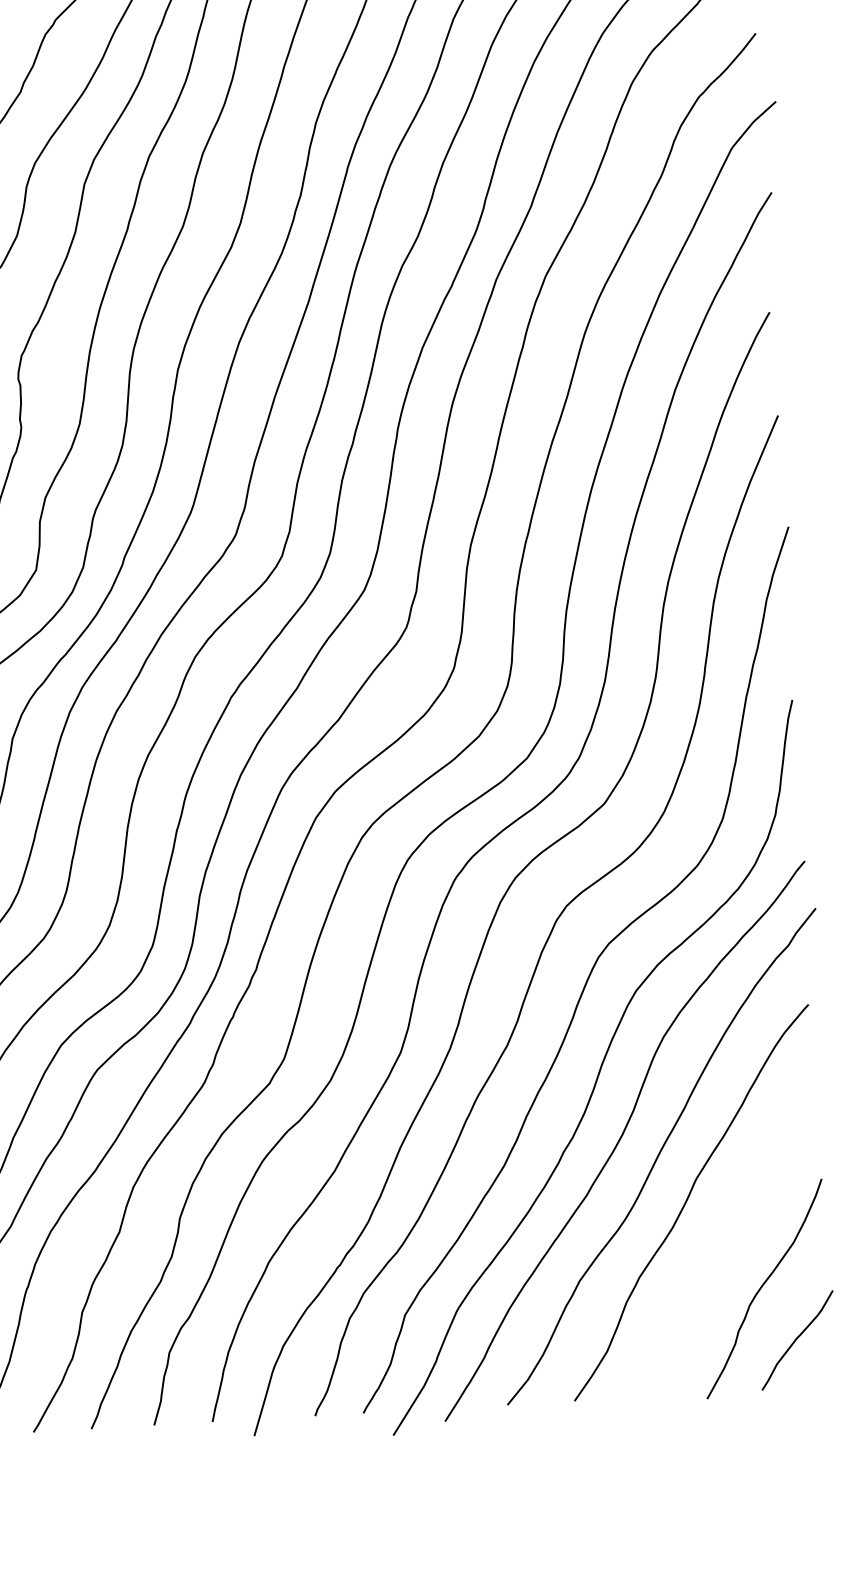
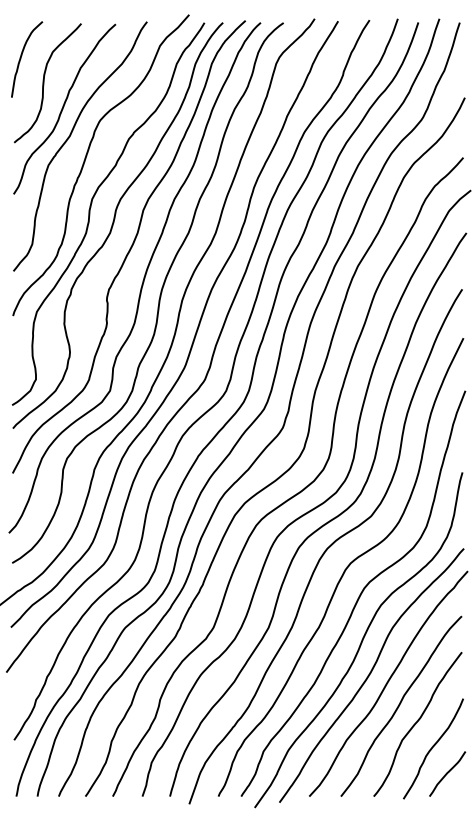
curve: (725, 1237) -> (416, 723), added

